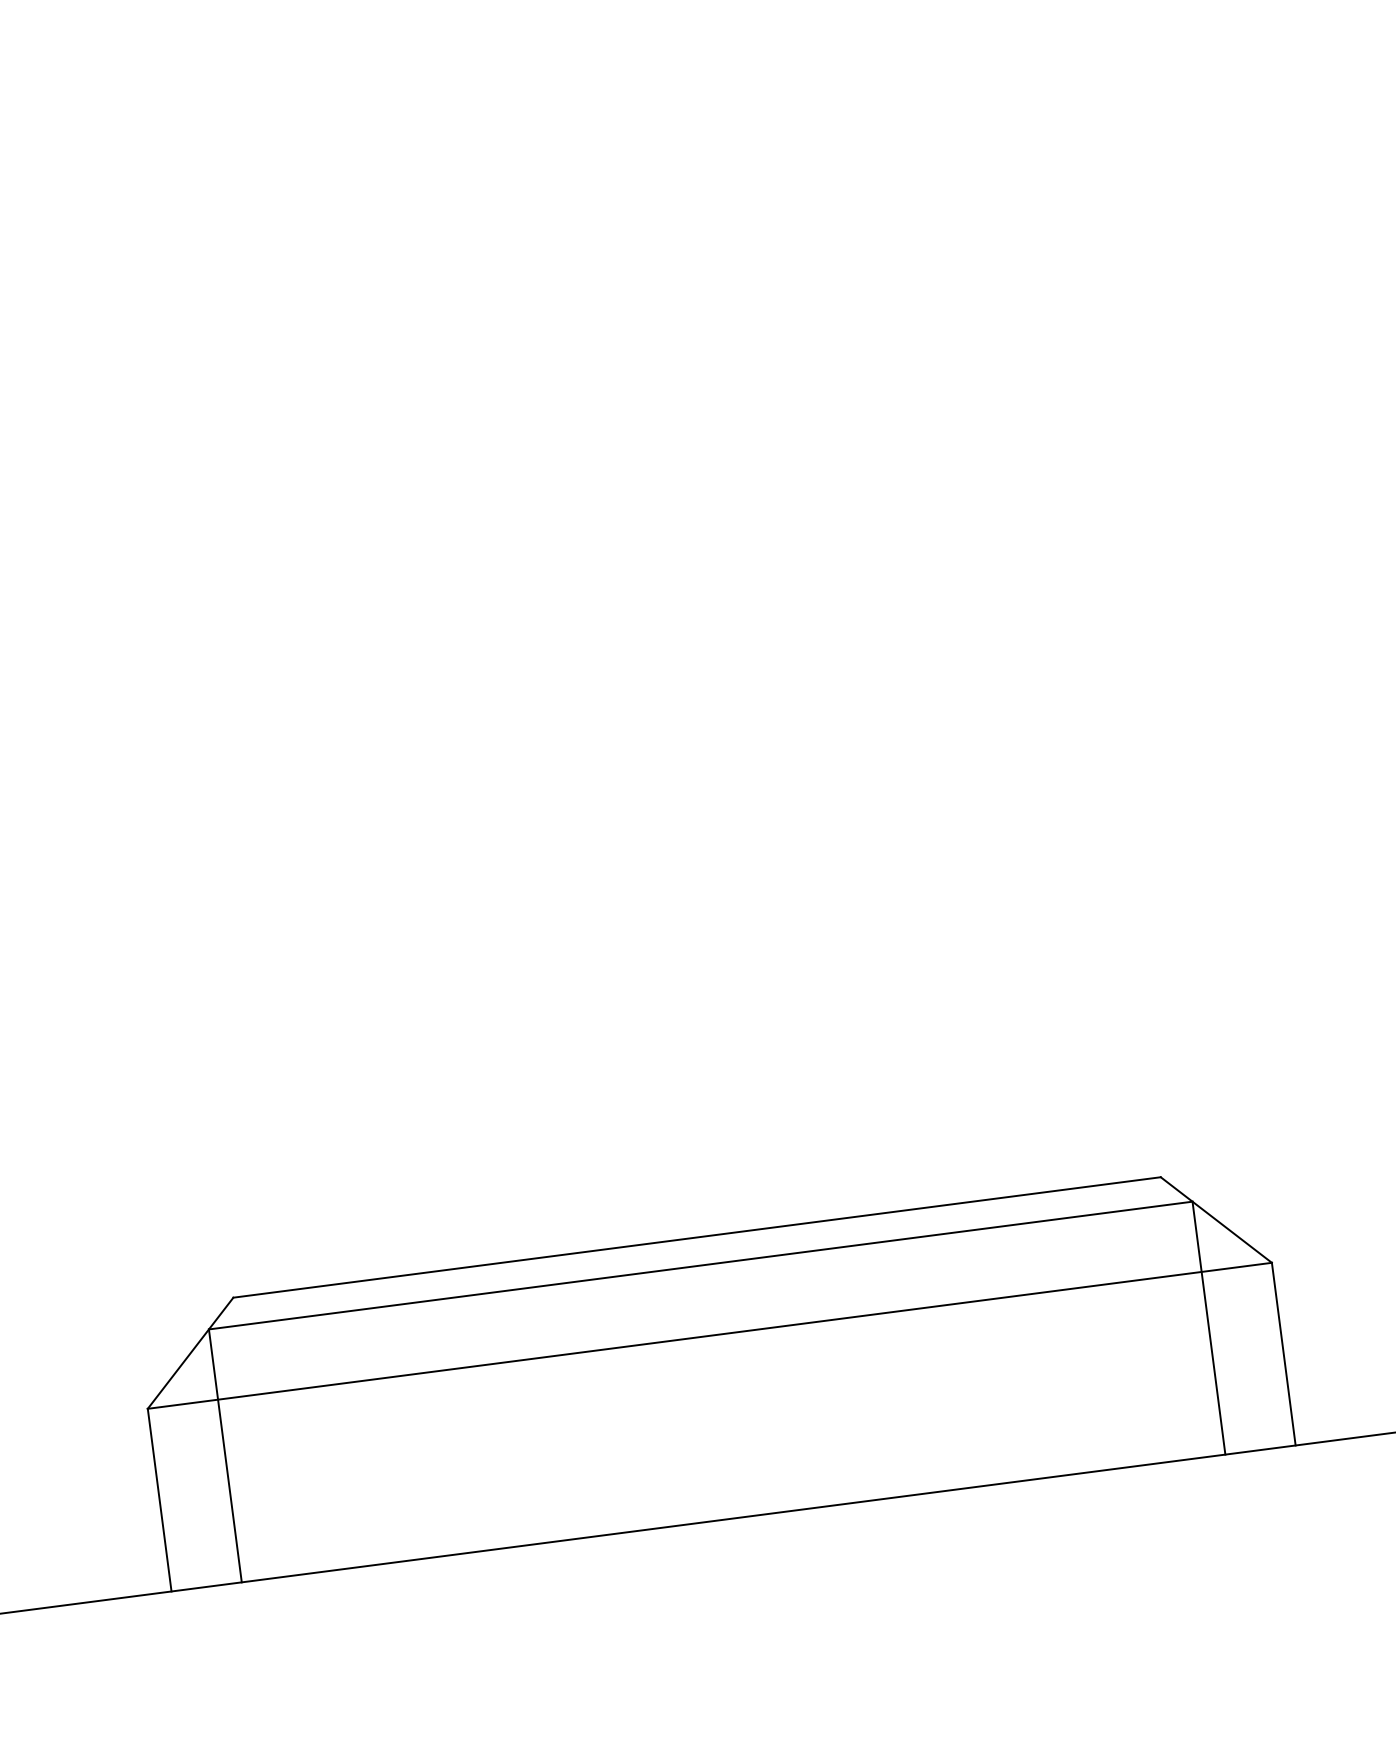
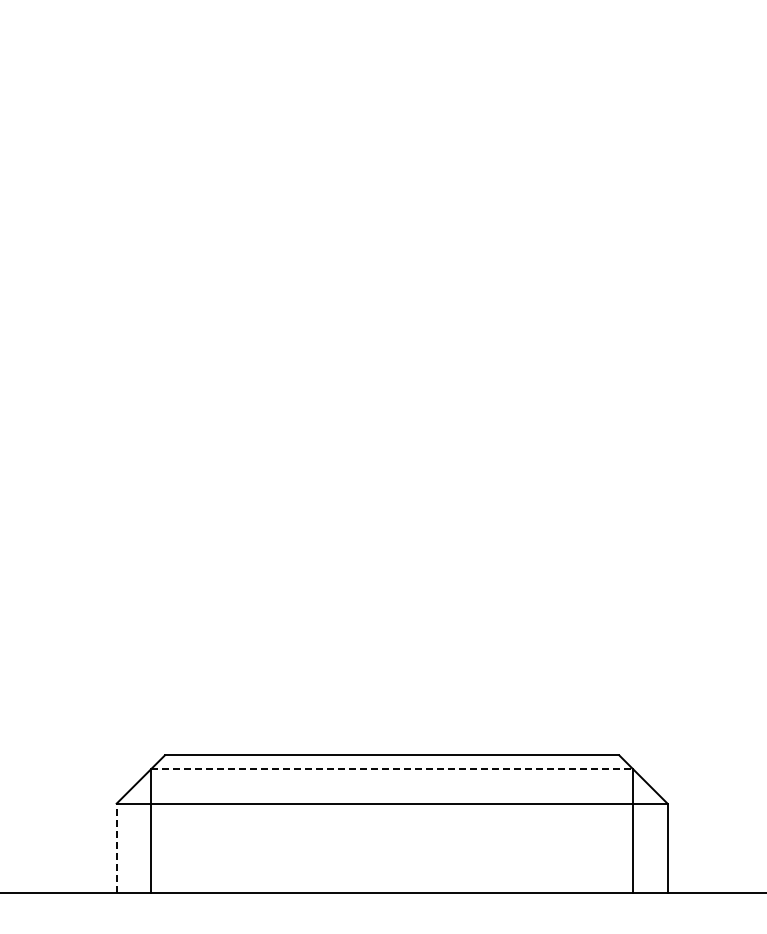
line: (701, 1266) -> (392, 769), solid -> dashed
line: (159, 1500) -> (116, 848), solid -> dashed

